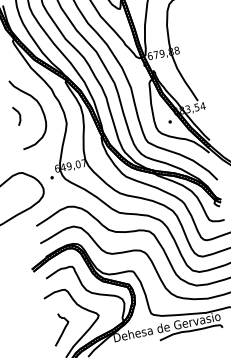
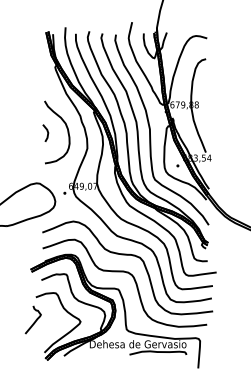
curve: (62, 330) -> (34, 321), moved

